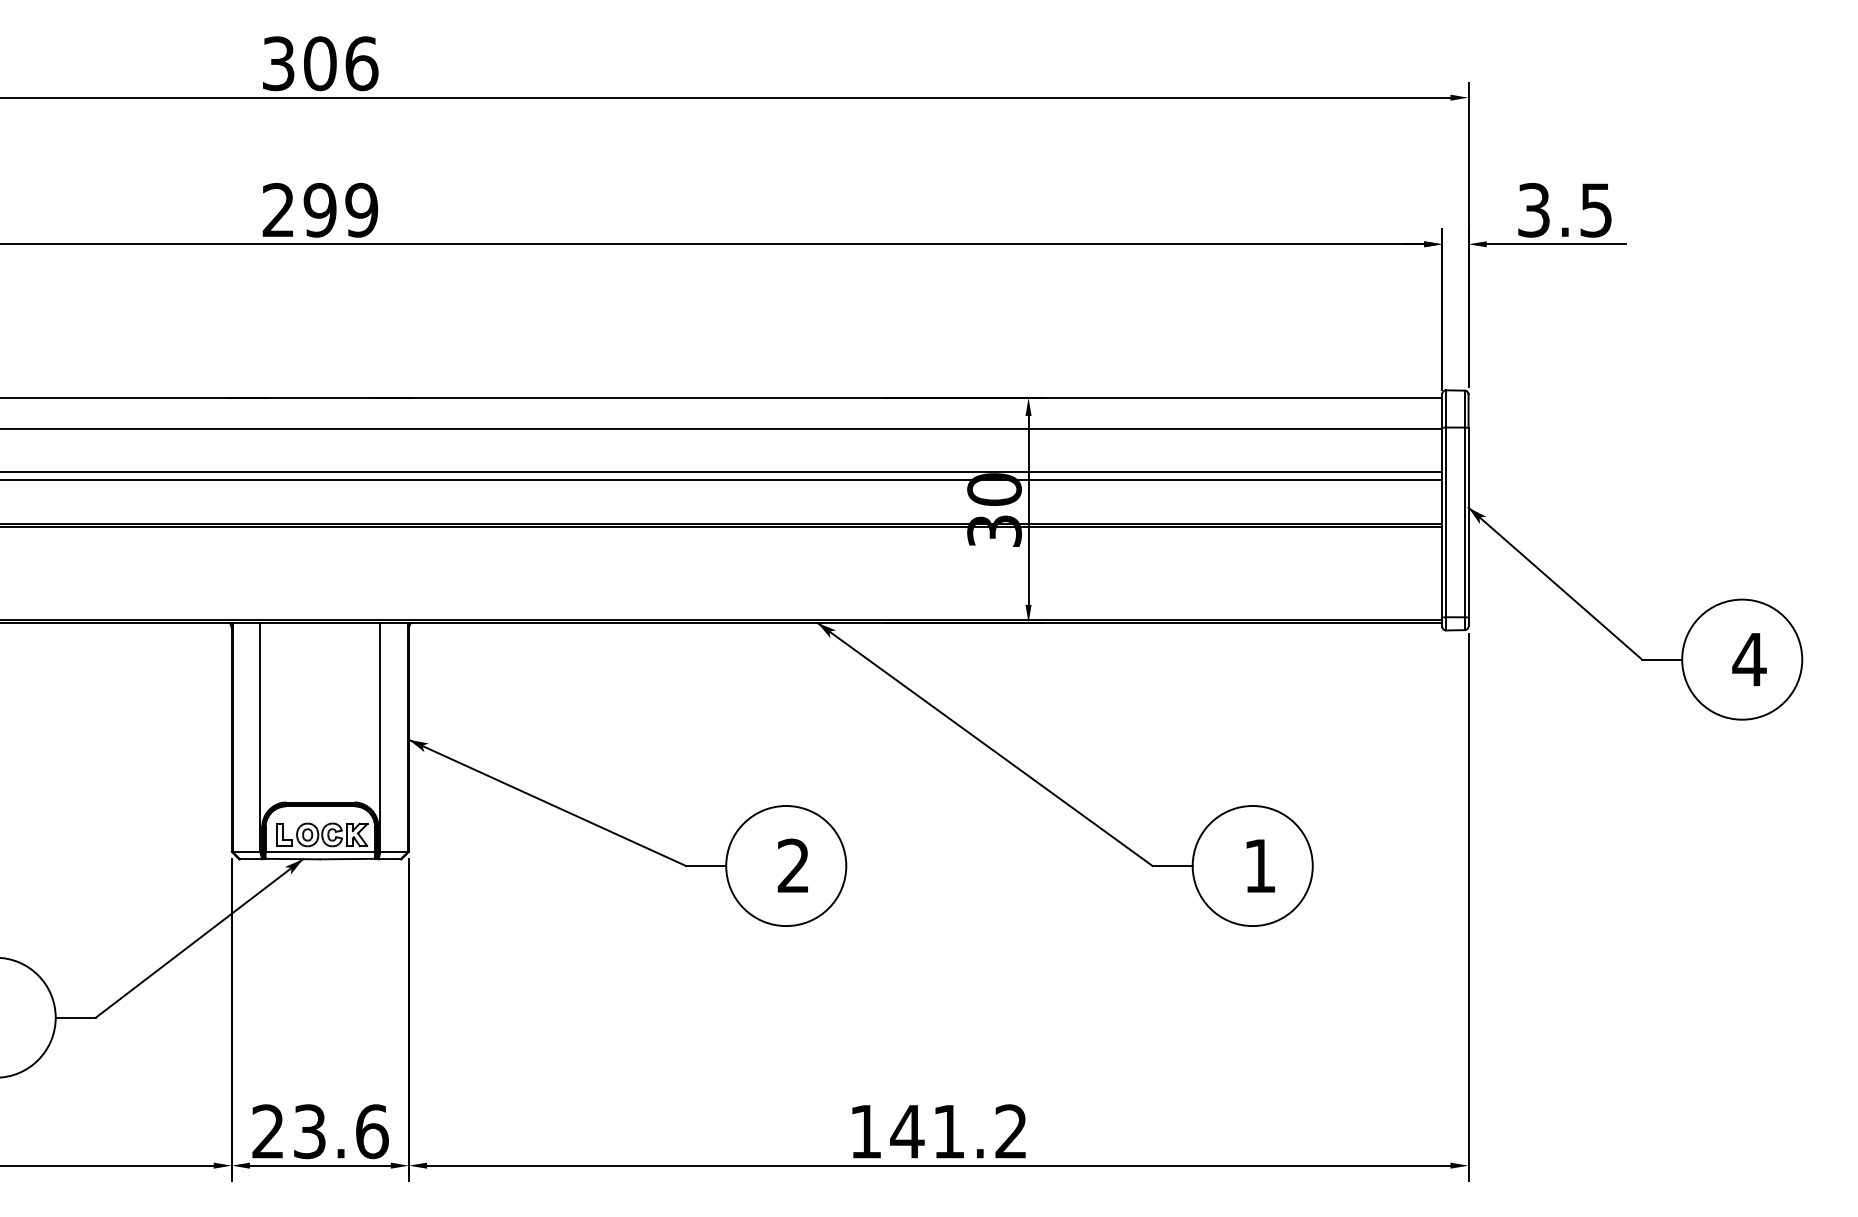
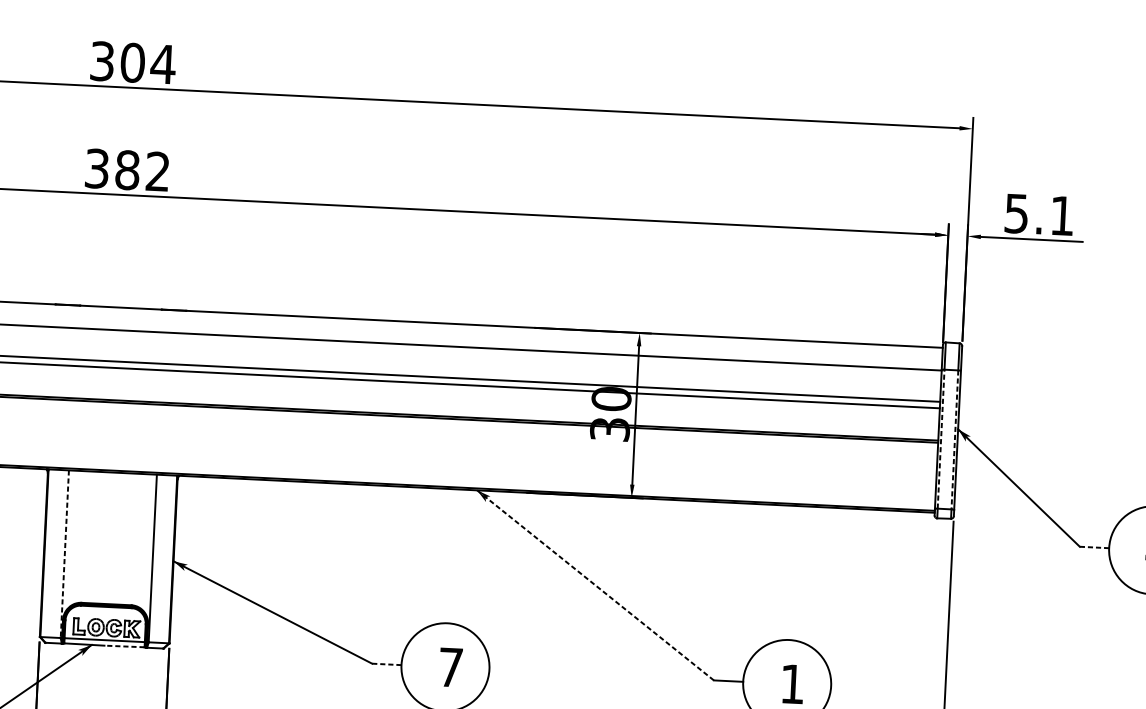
text: (361, 63) -> (163, 64), 306 -> 304
text: (1564, 209) -> (1039, 214), 3.5 -> 5.1
text: (320, 210) -> (127, 170), 299 -> 382
line: (1446, 522) -> (941, 439), solid -> dashed
line: (1464, 522) -> (954, 439), solid -> dashed
line: (1662, 659) -> (1094, 547), solid -> dashed
line: (260, 737) -> (64, 554), solid -> dashed
line: (985, 744) -> (595, 585), solid -> dashed
line: (347, 859) -> (124, 646), solid -> dashed
text: (792, 865) -> (450, 667), 2 -> 7
line: (706, 866) -> (387, 664), solid -> dashed

